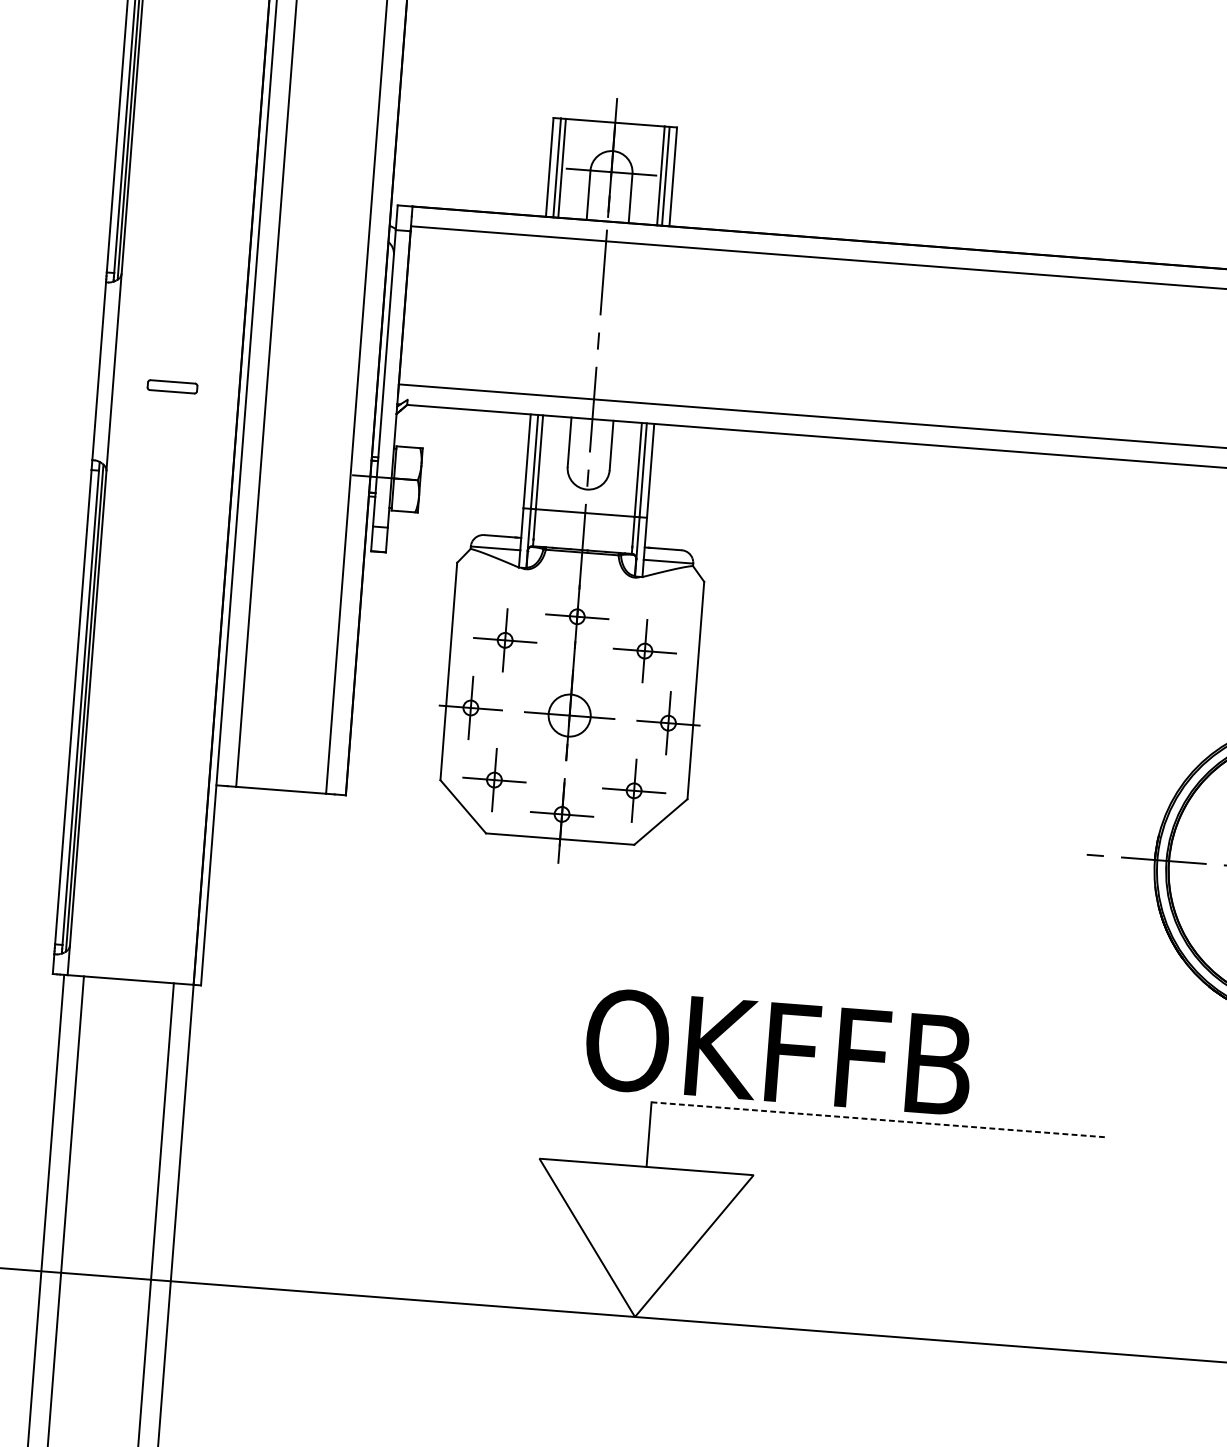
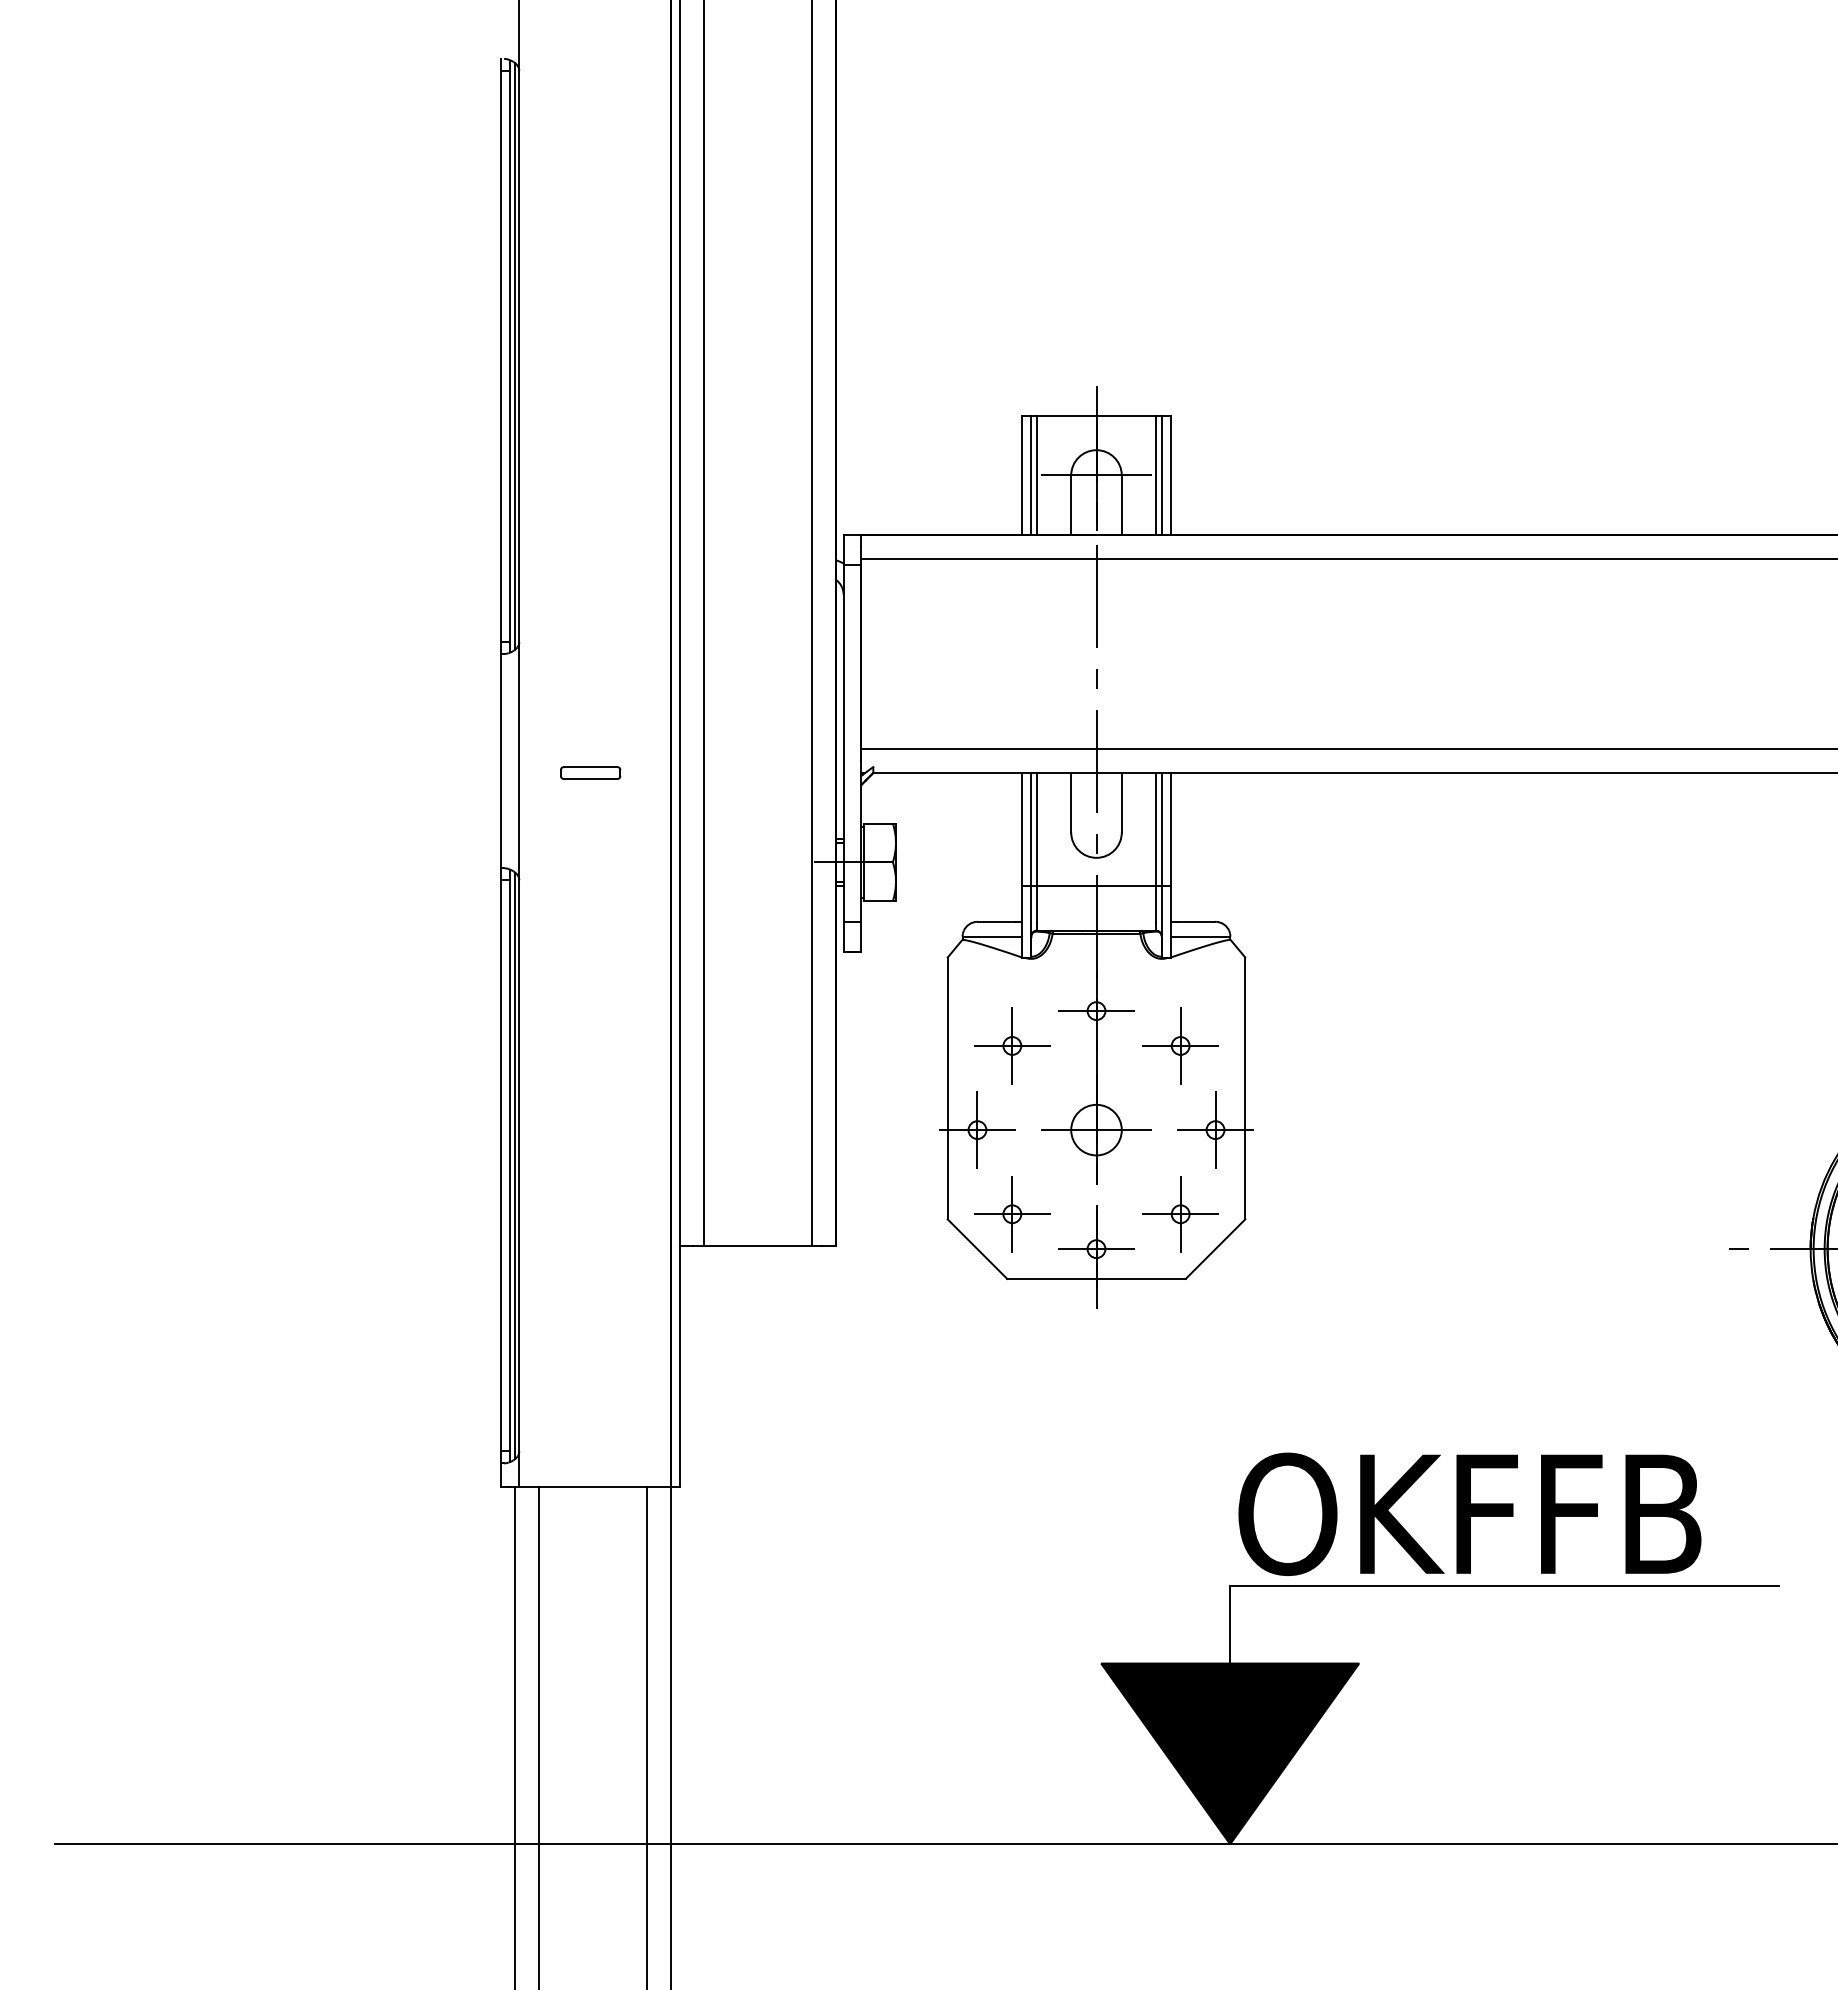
text: (778, 1051) -> (1469, 1513), moved
line: (880, 1119) -> (1505, 1585), dashed -> solid
fill: (641, 1241) -> (1230, 1753), added

